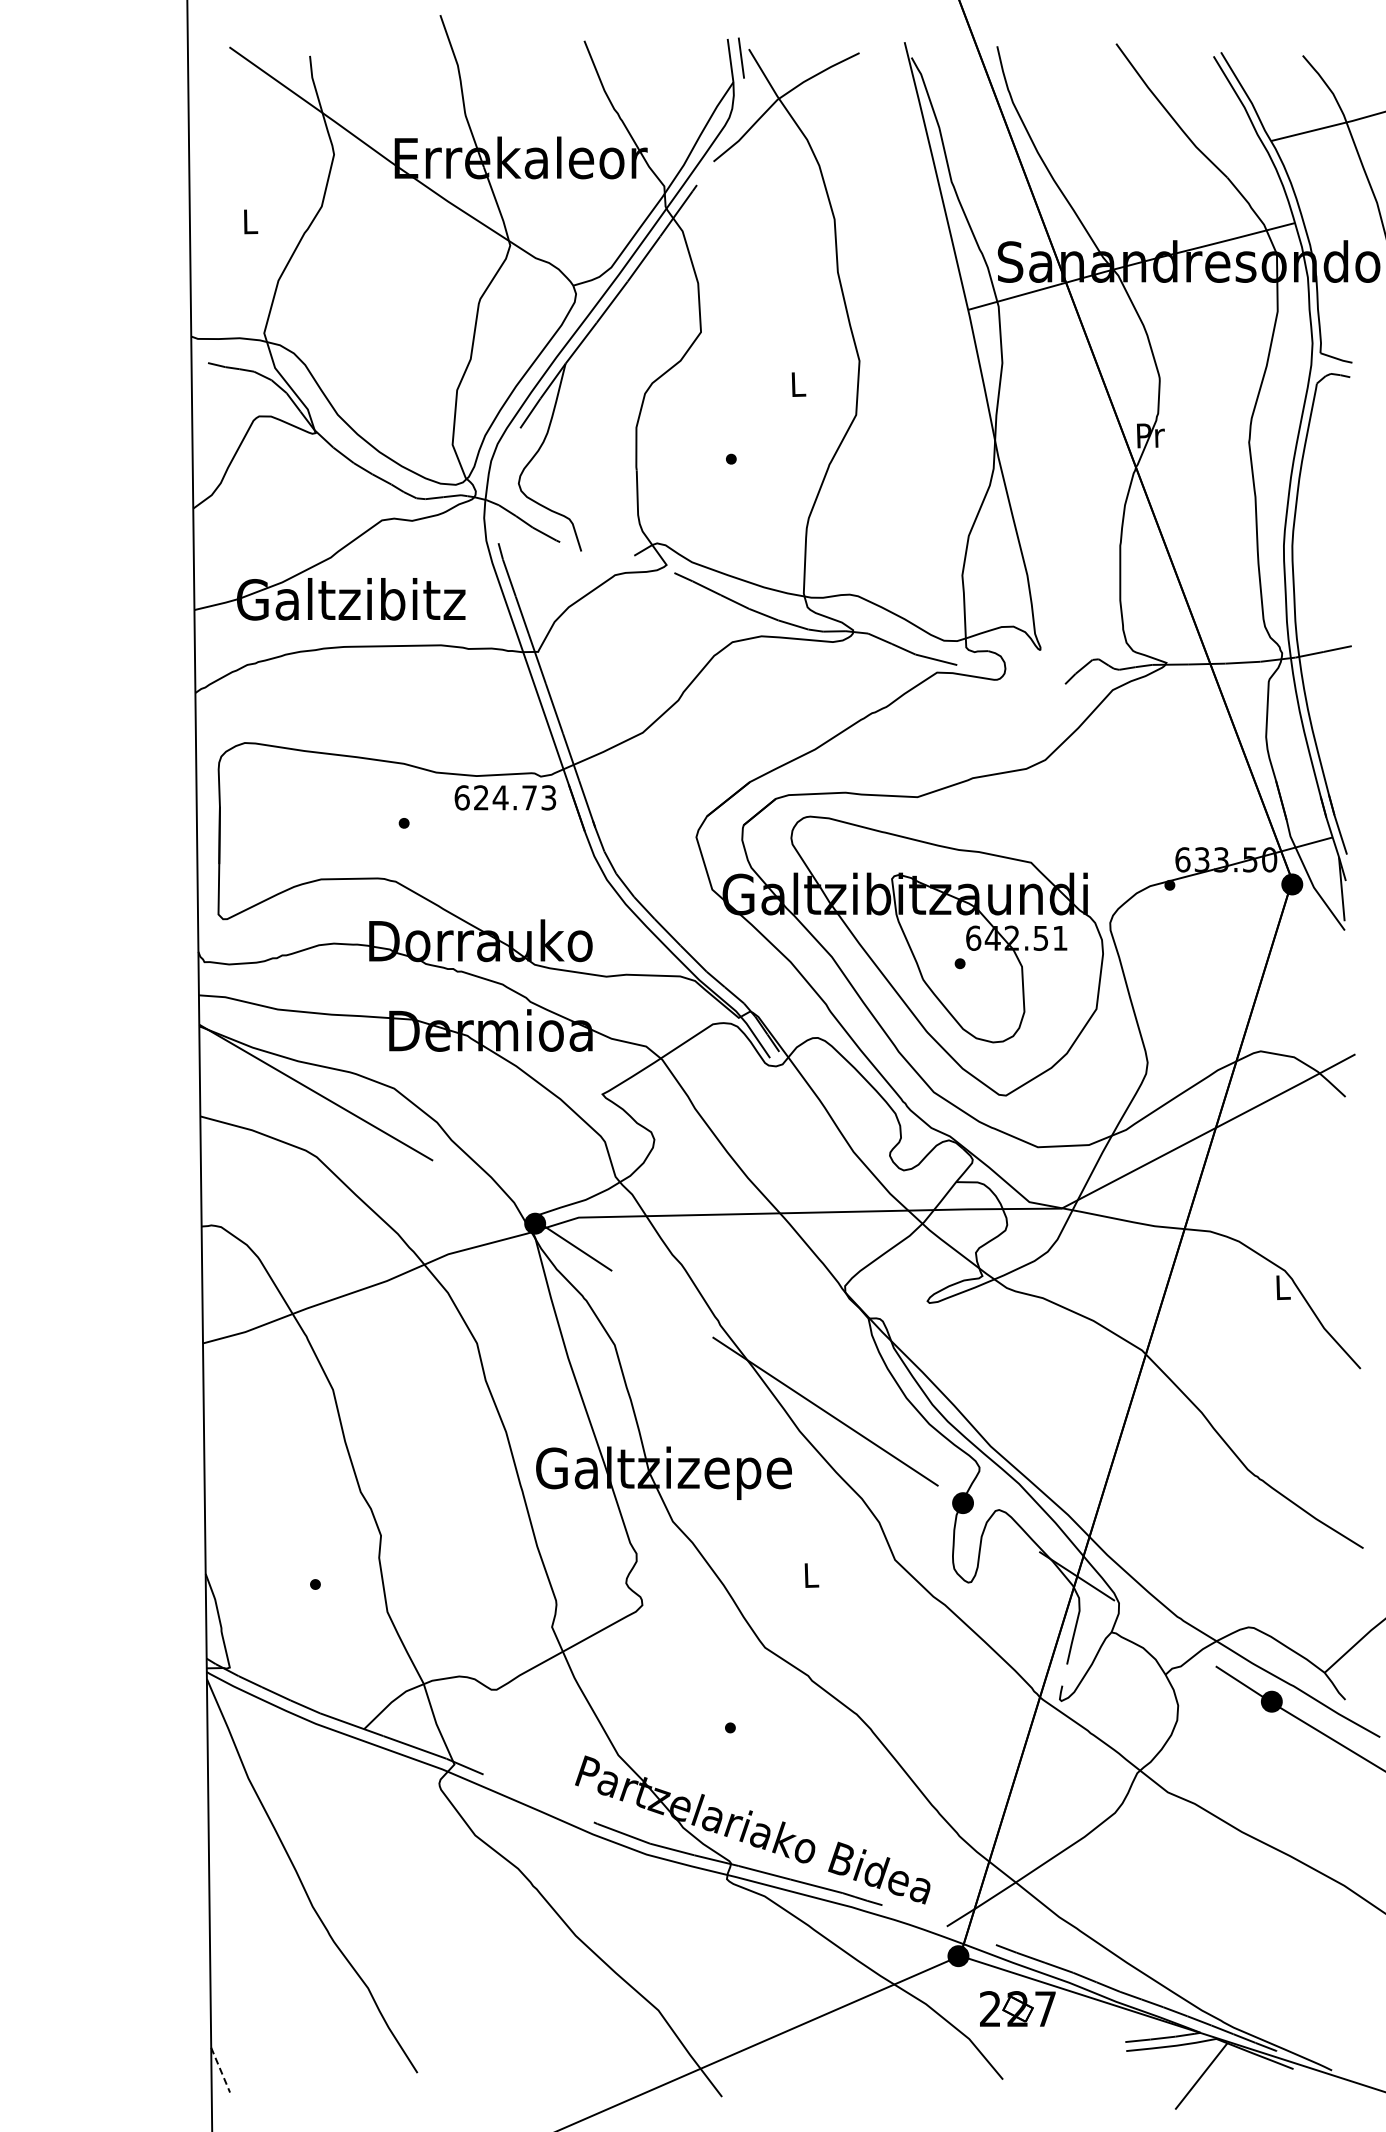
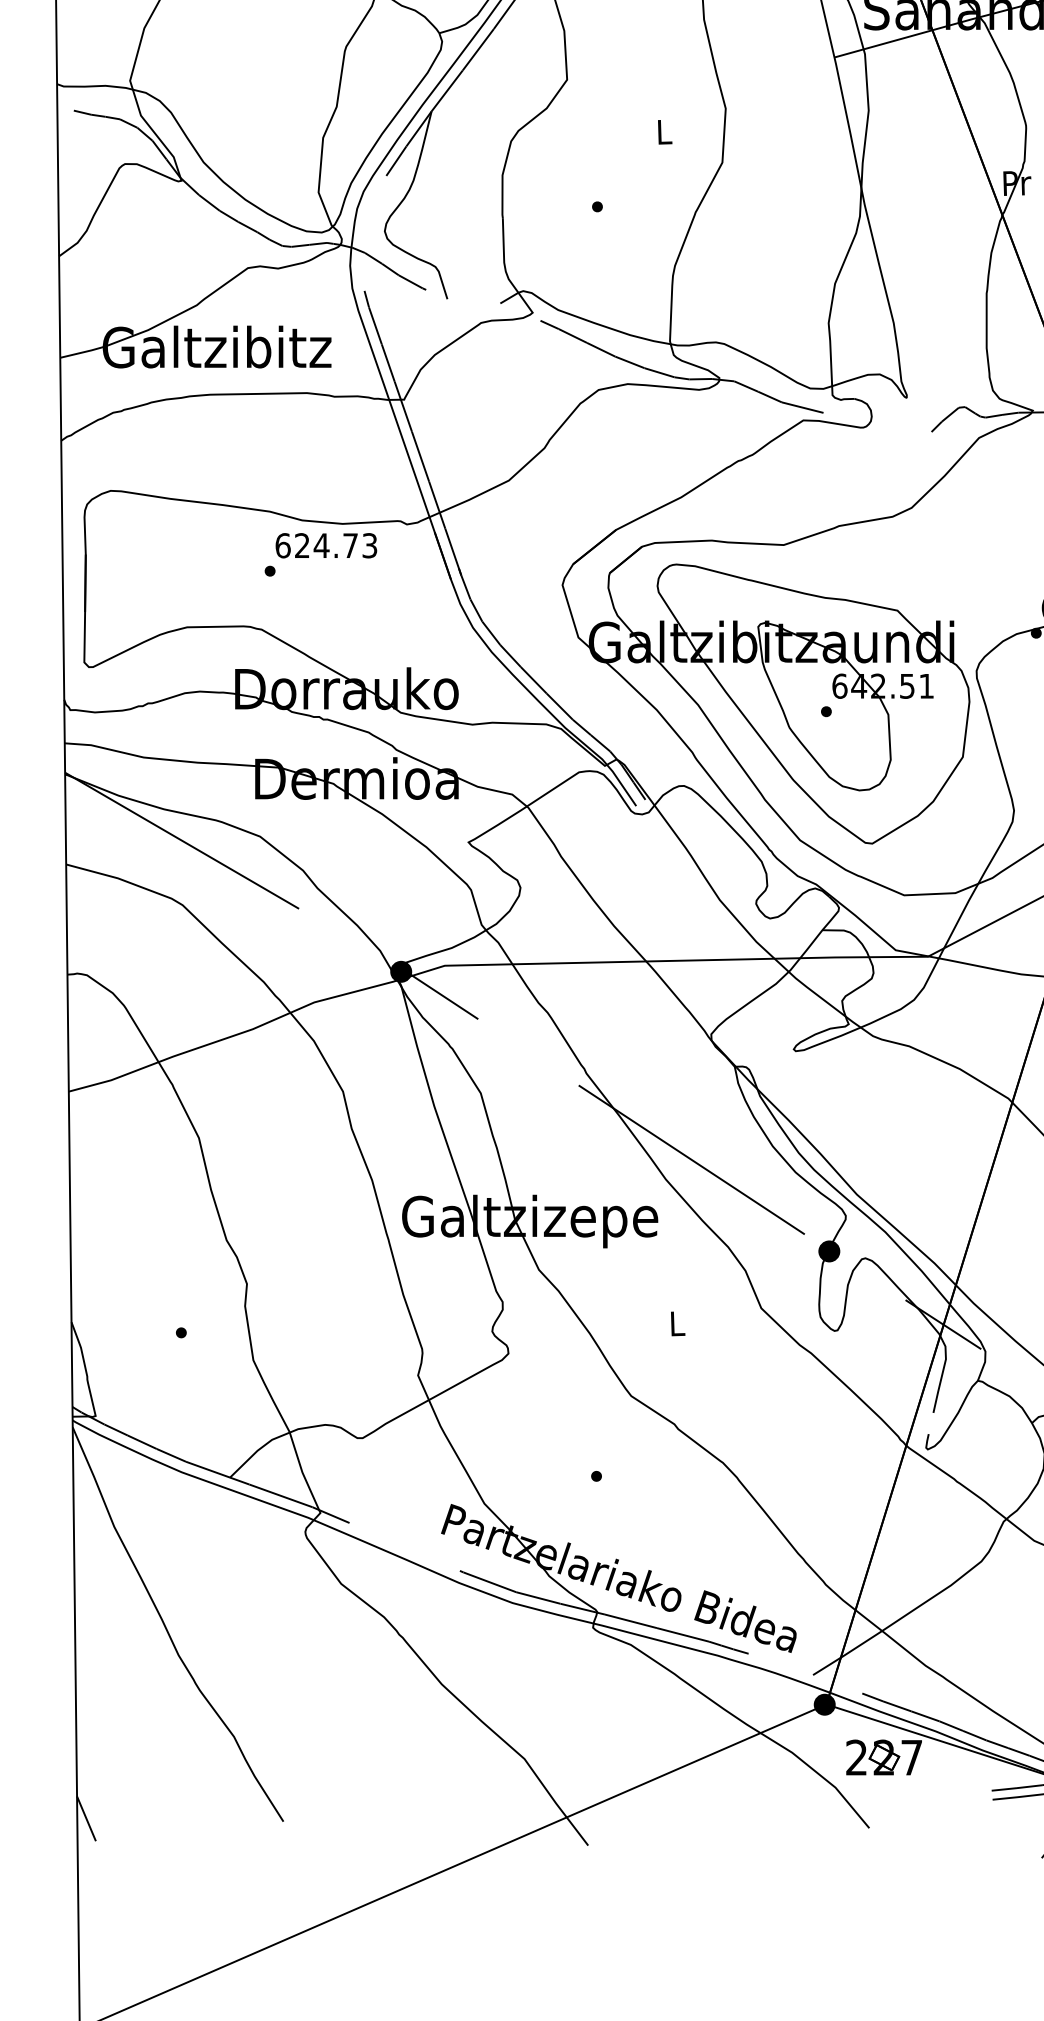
text: (505, 797) -> (326, 545), moved
line: (220, 2070) -> (86, 1819), dashed -> solid

